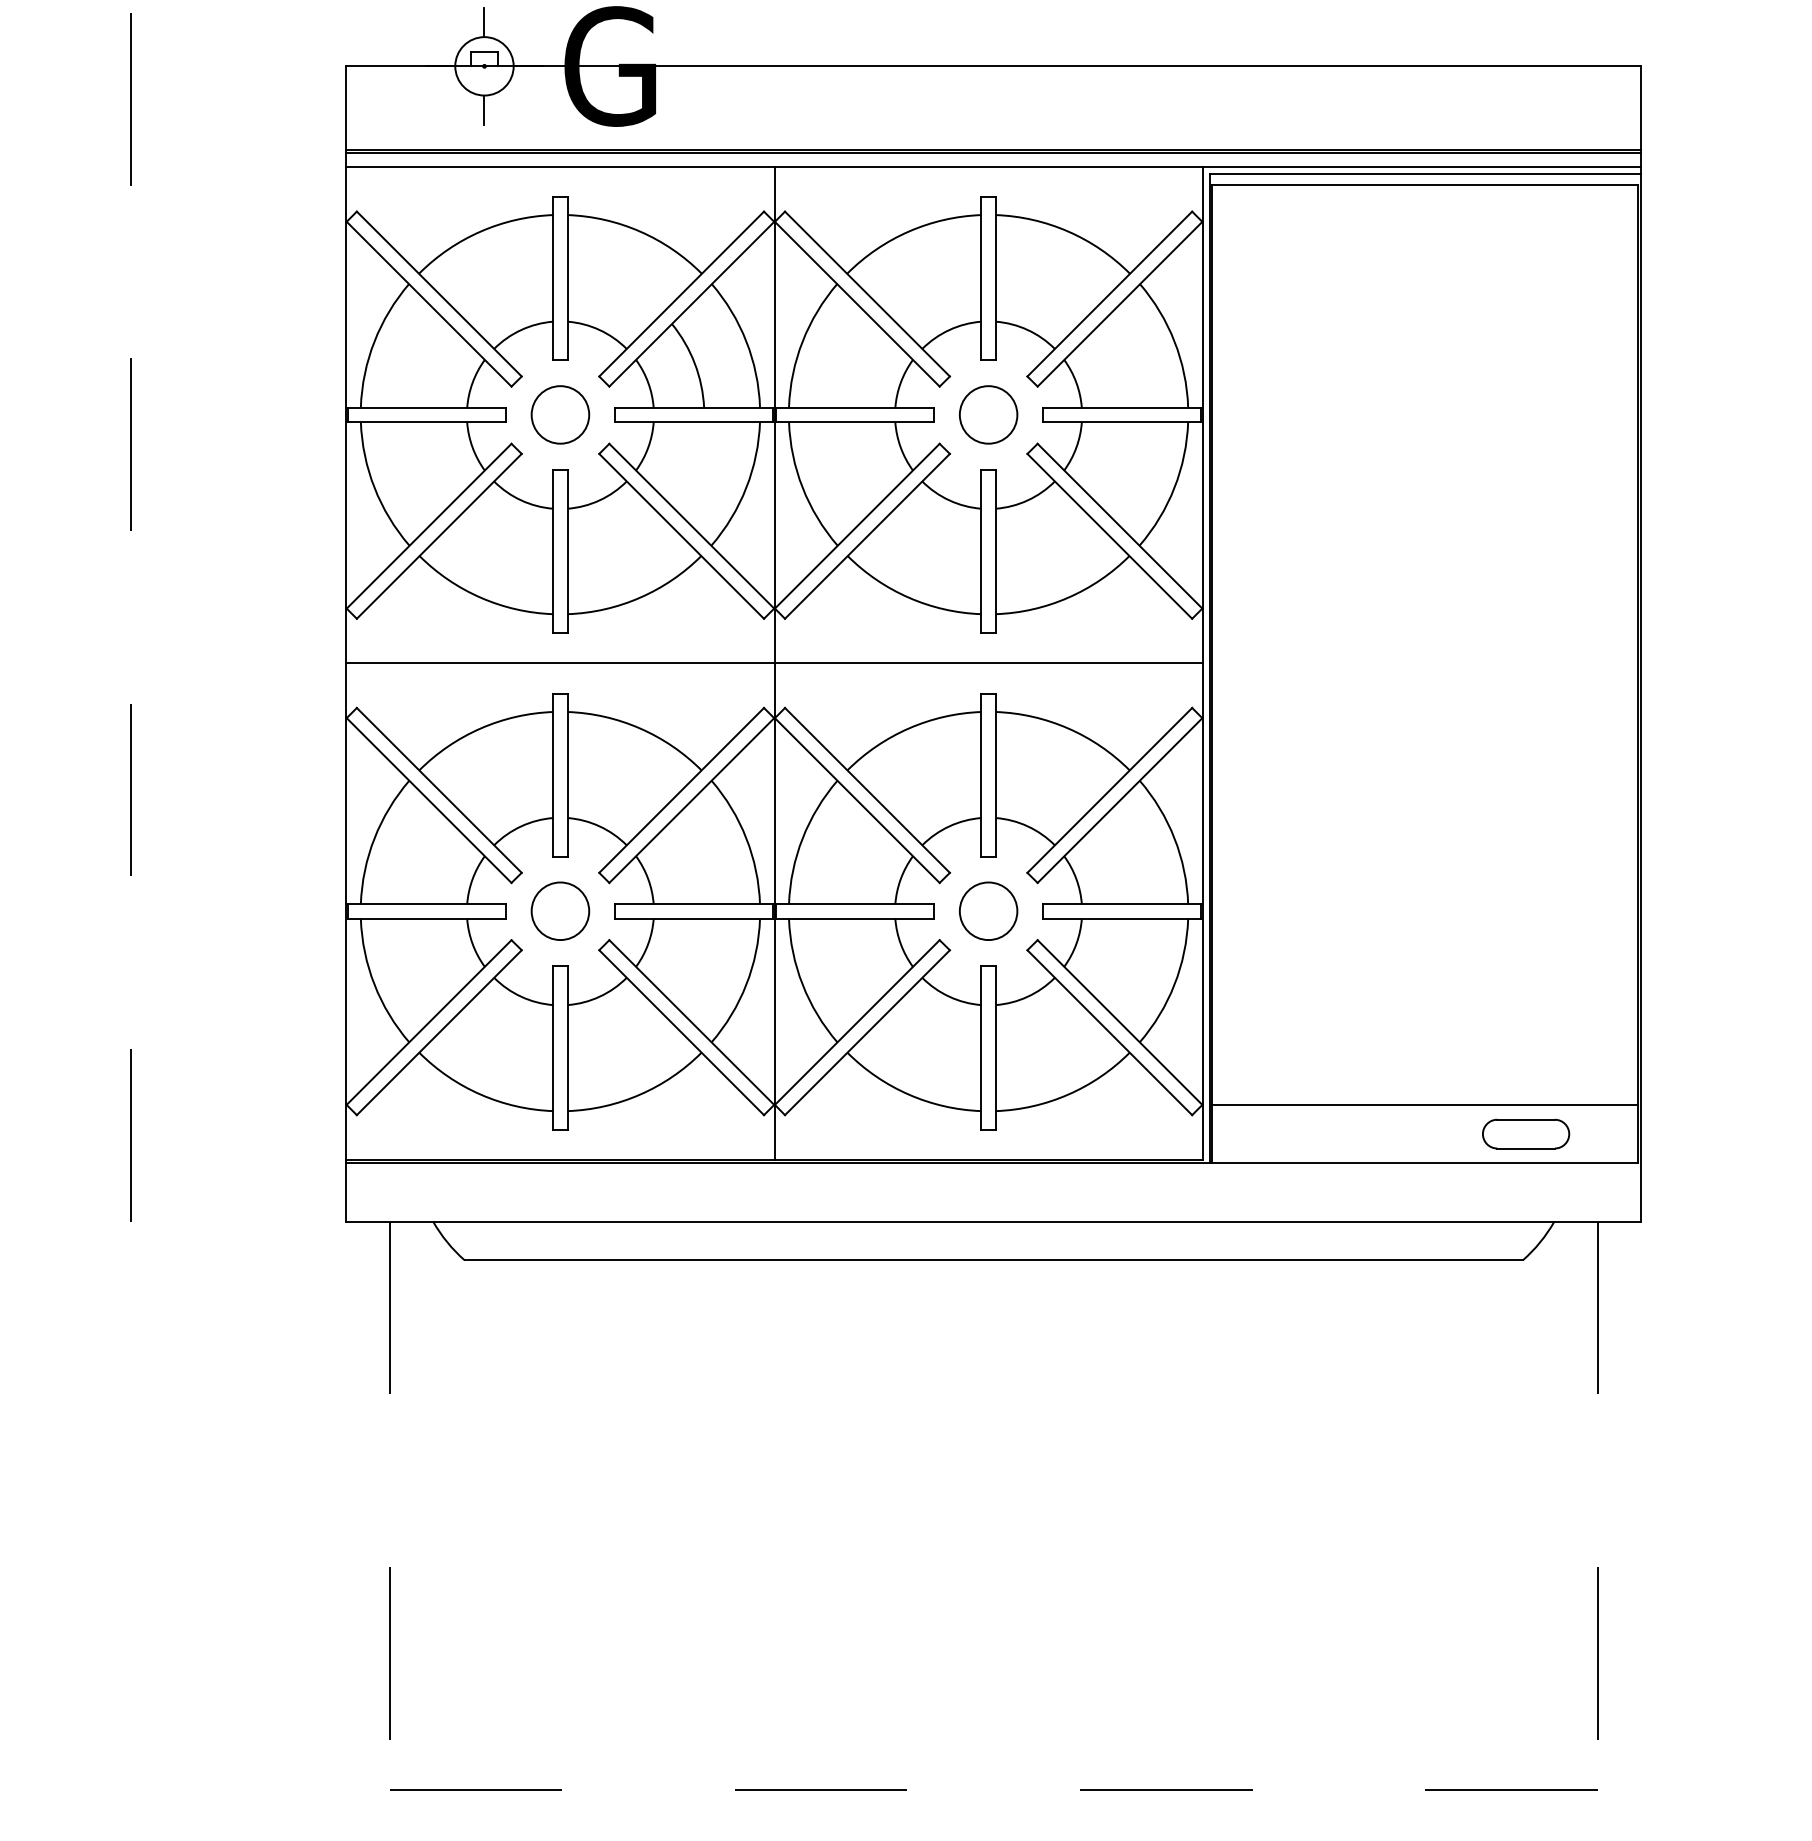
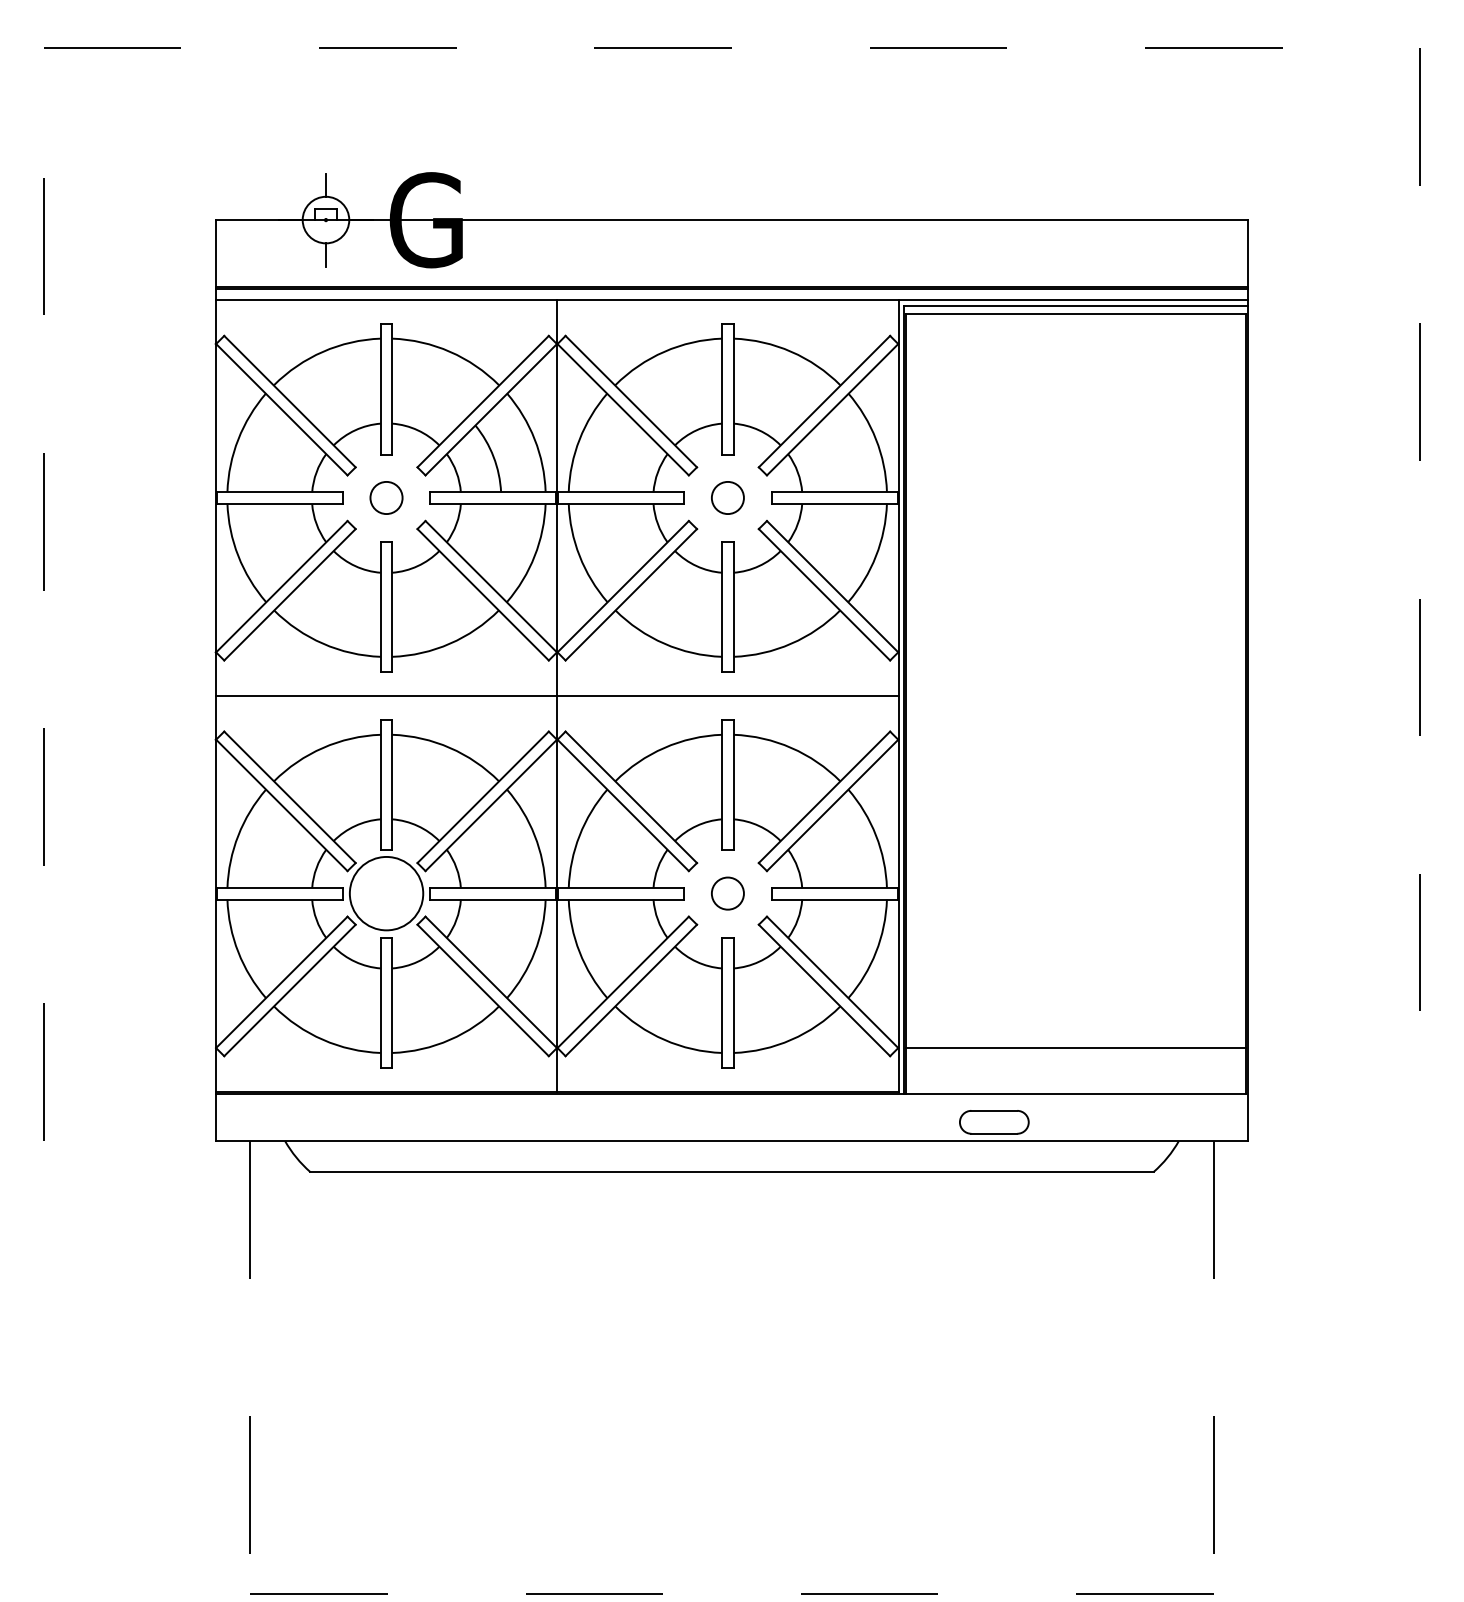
circle: (560, 414) -> (386, 497), size x0.7
circle: (988, 414) -> (727, 497), size x0.7
circle: (560, 911) -> (386, 893), size x1.6
circle: (988, 911) -> (727, 893), size x0.7
part: (1526, 1134) -> (994, 1122), moved

